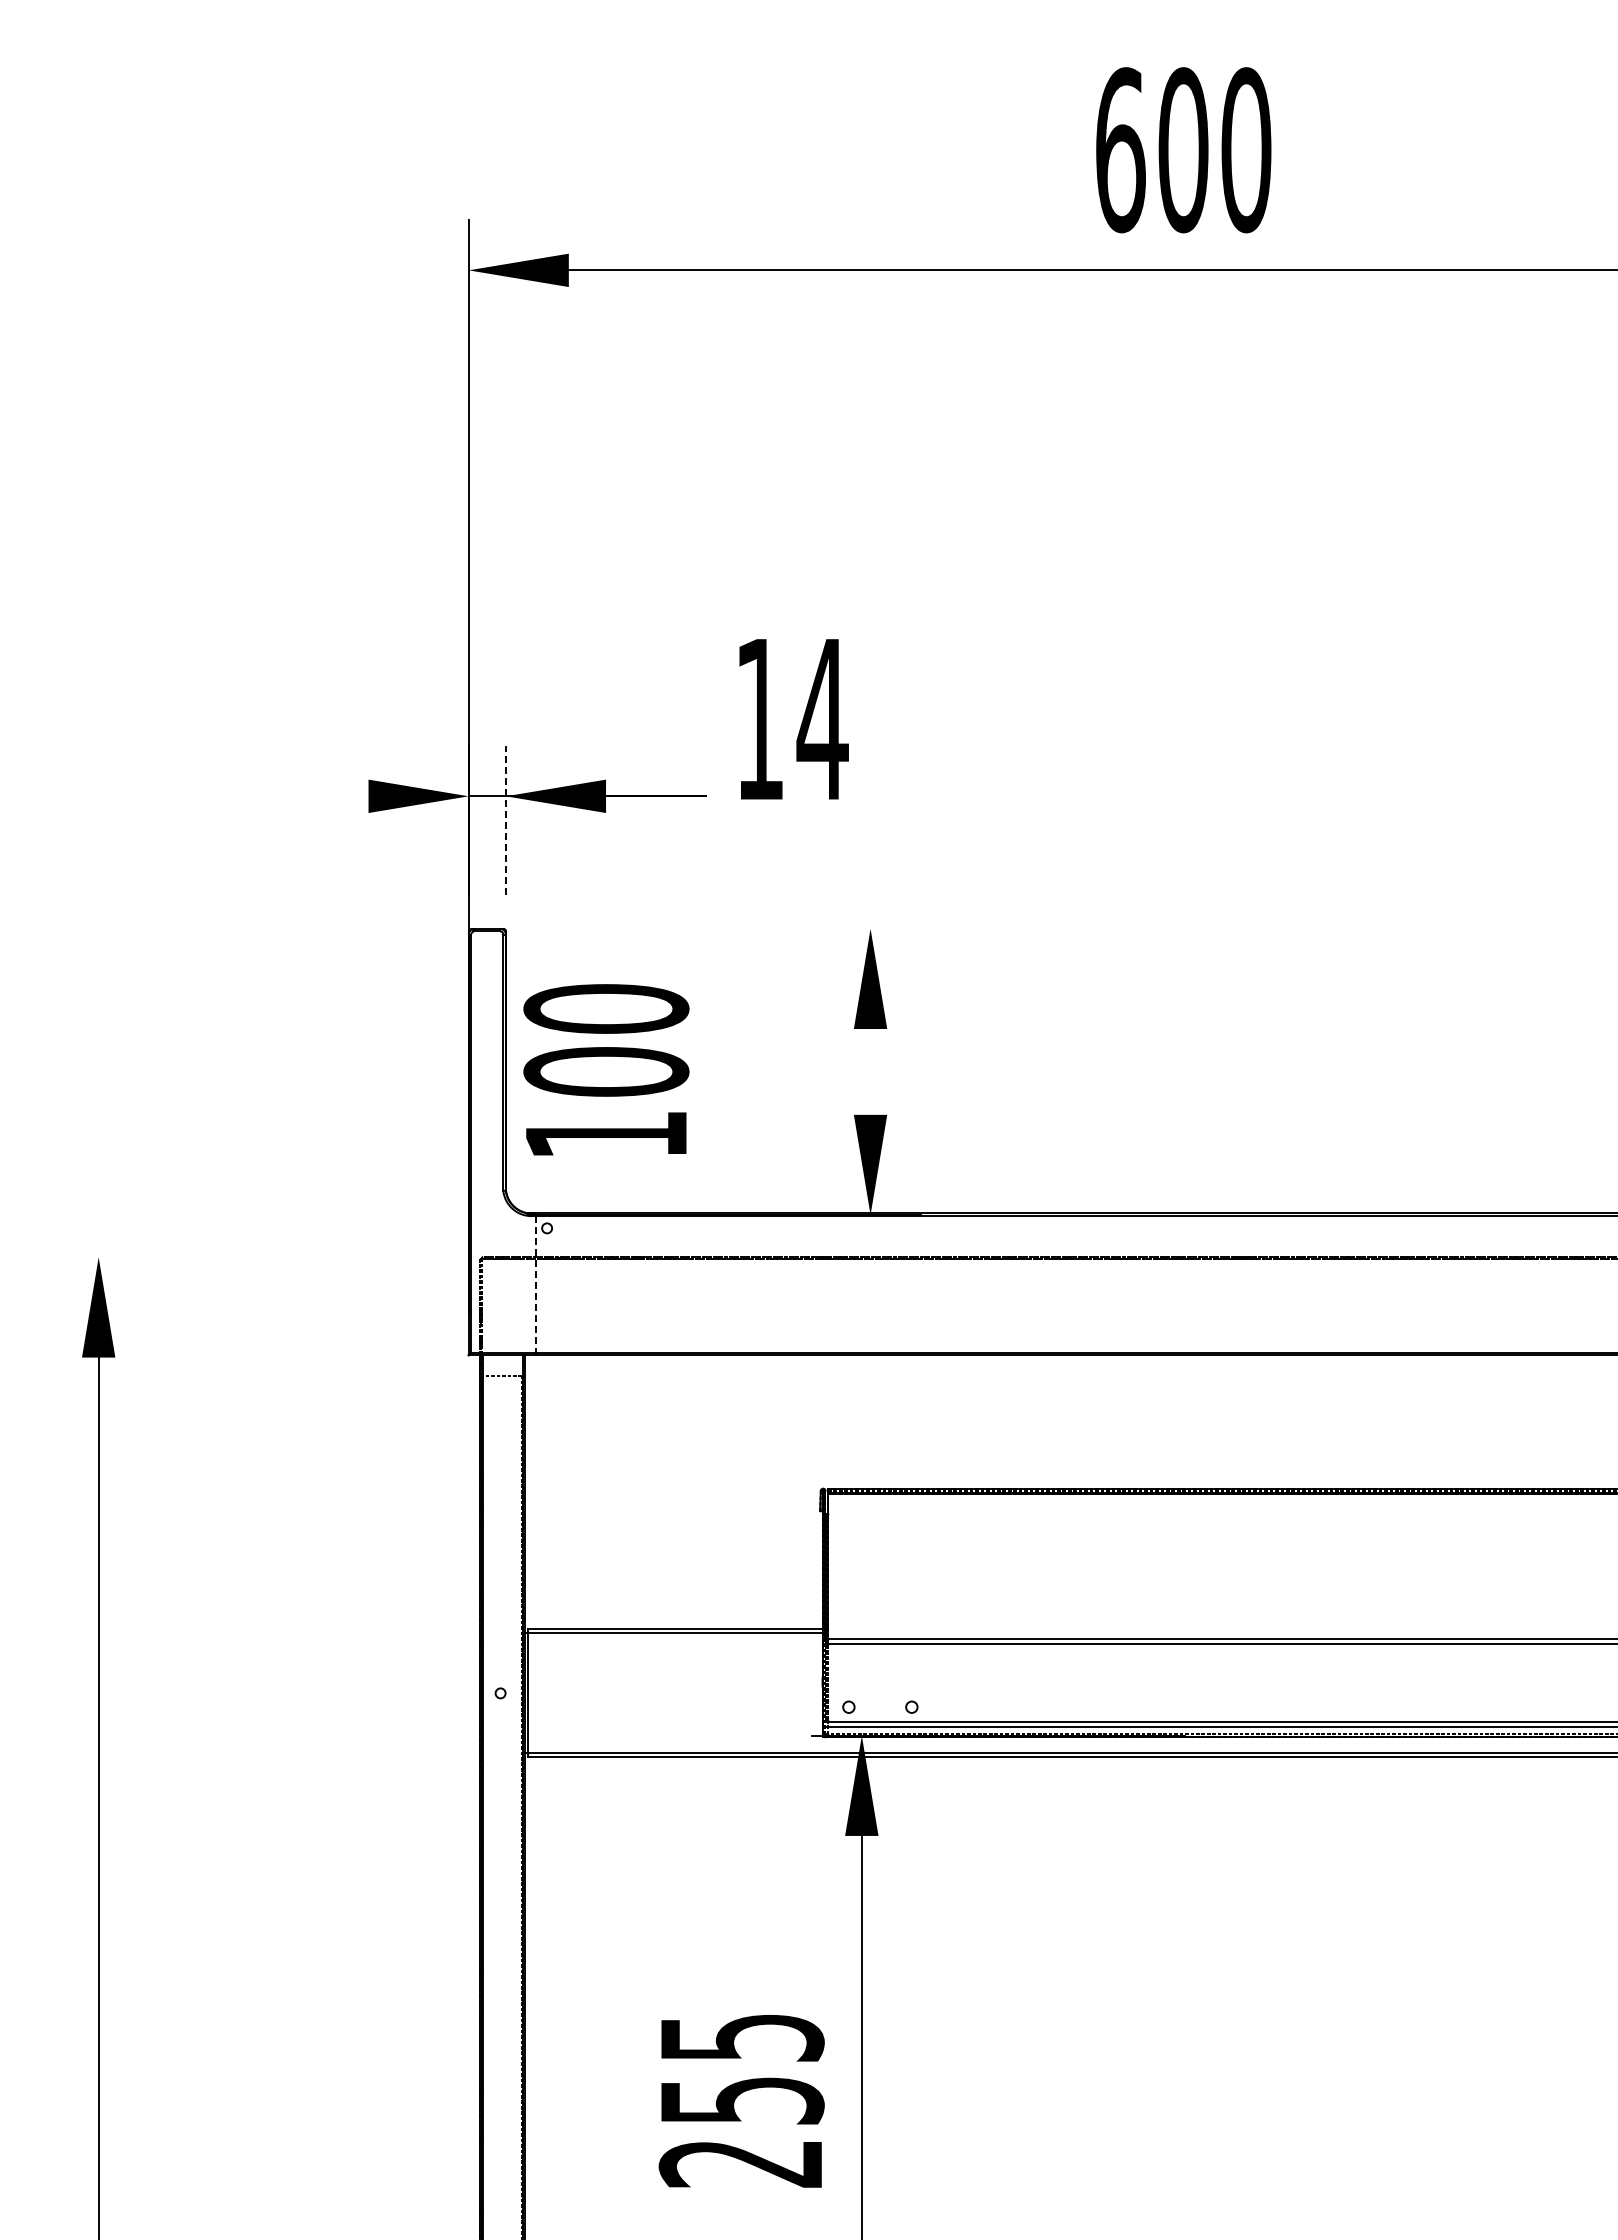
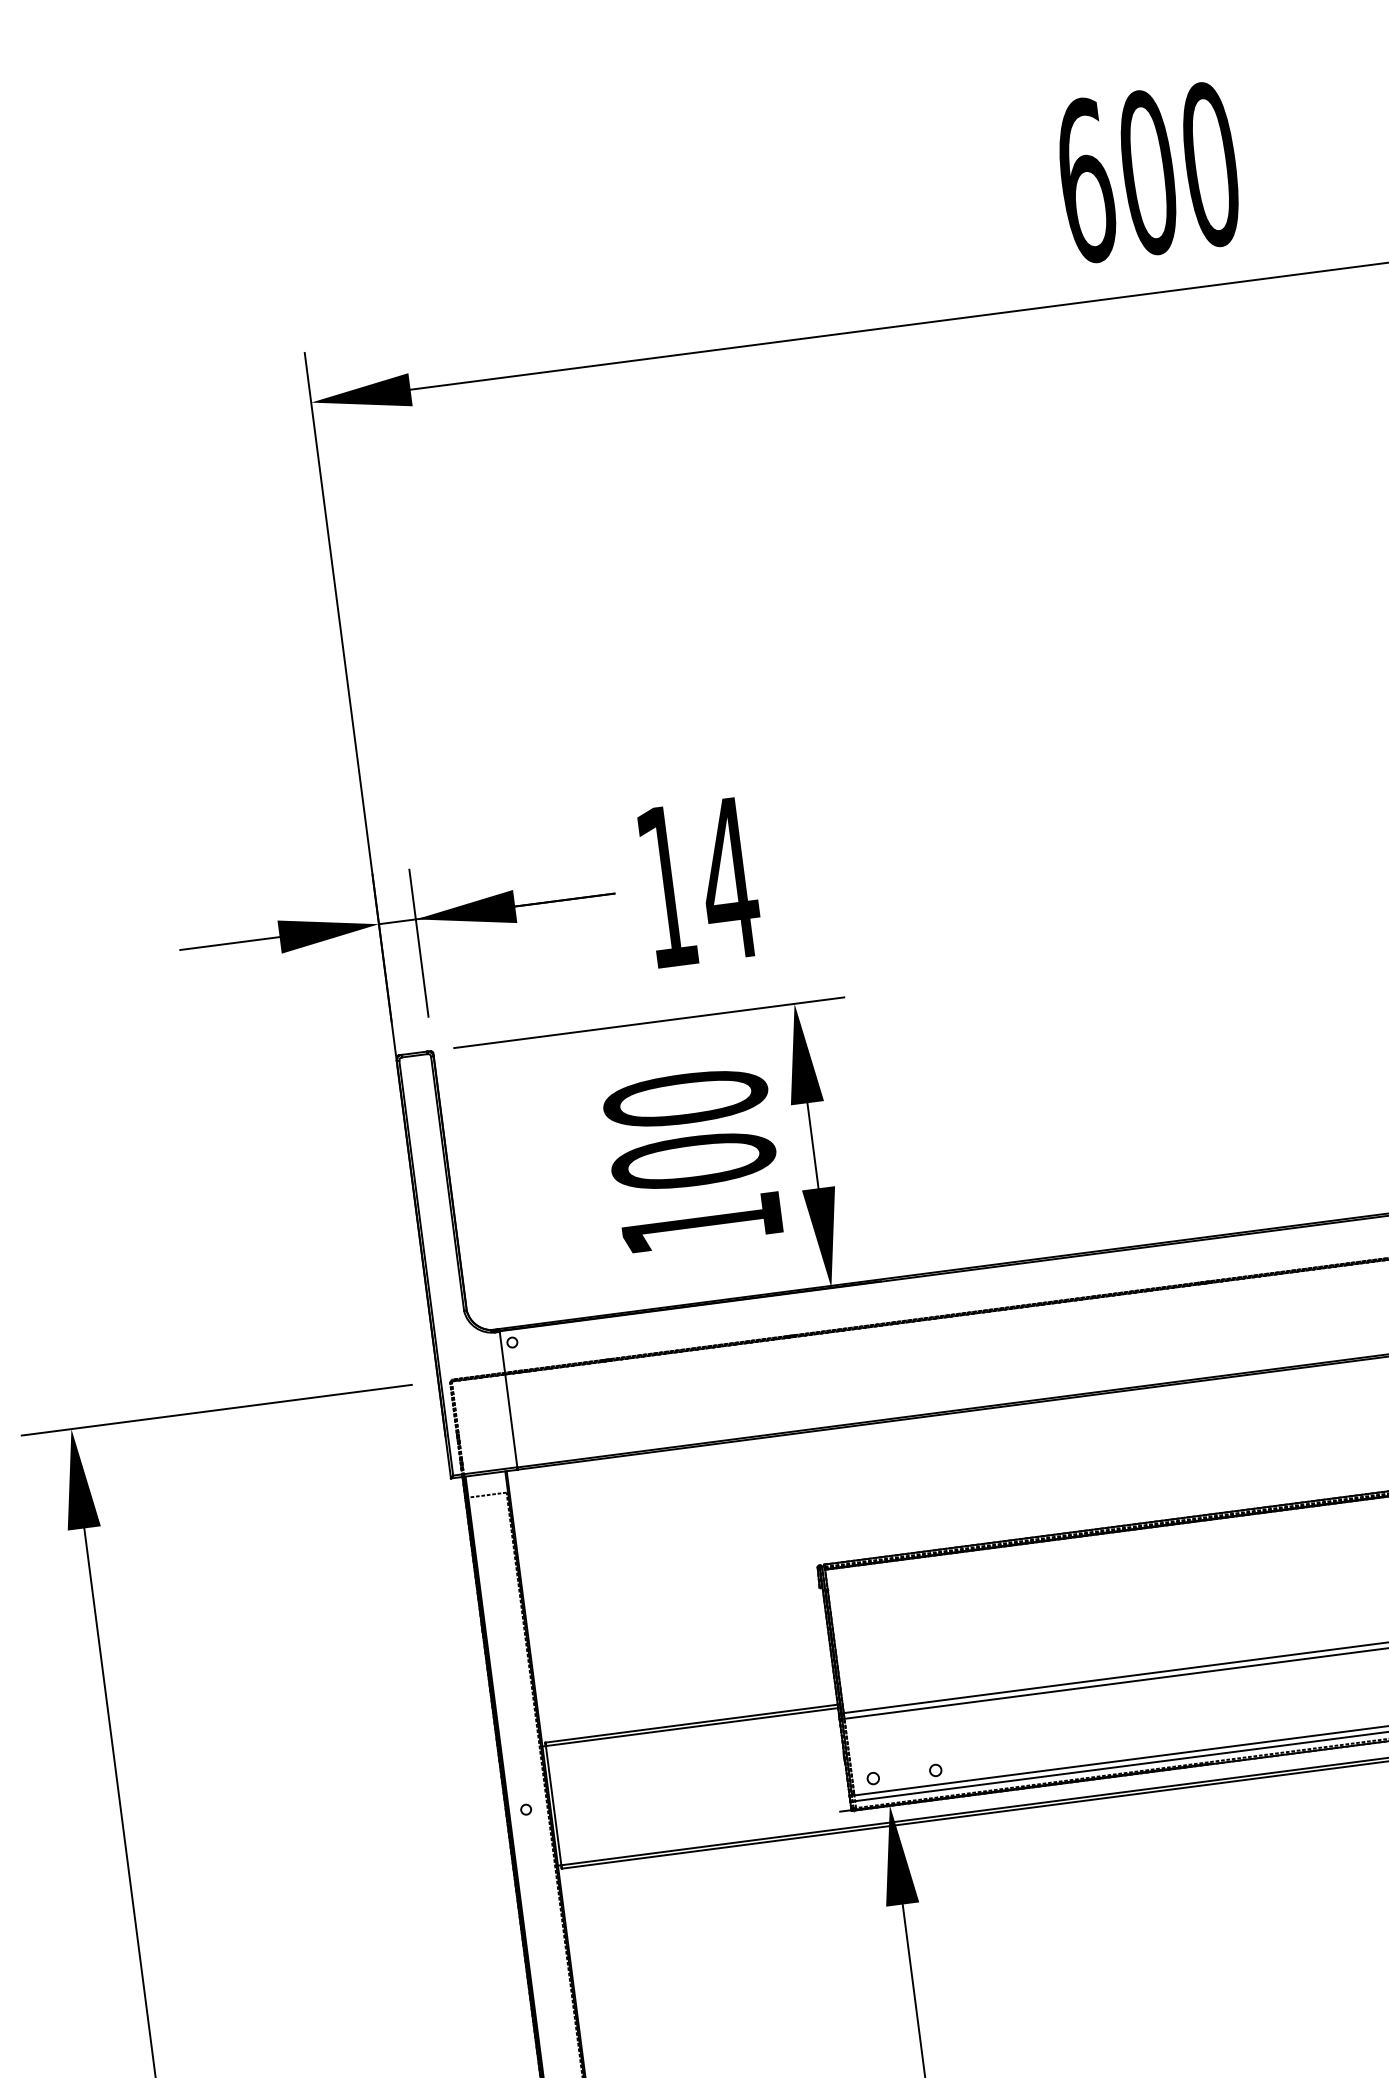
text: (1183, 150) -> (1148, 173), moved
text: (793, 719) -> (700, 882), moved
line: (318, 796) -> (230, 943), added
line: (505, 819) -> (418, 942), dashed -> solid
line: (723, 928) -> (648, 1022), added
text: (606, 1069) -> (693, 1158), moved
line: (870, 1071) -> (812, 1145), added
line: (244, 1257) -> (216, 1410), added
line: (535, 1284) -> (508, 1399), dashed -> solid

